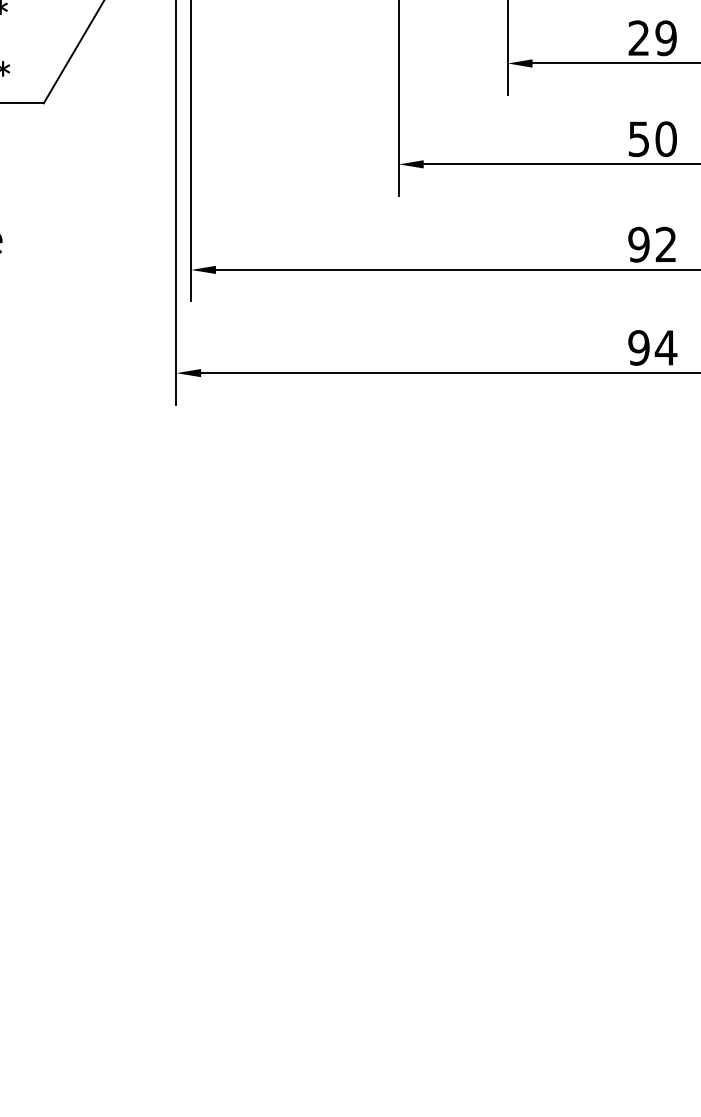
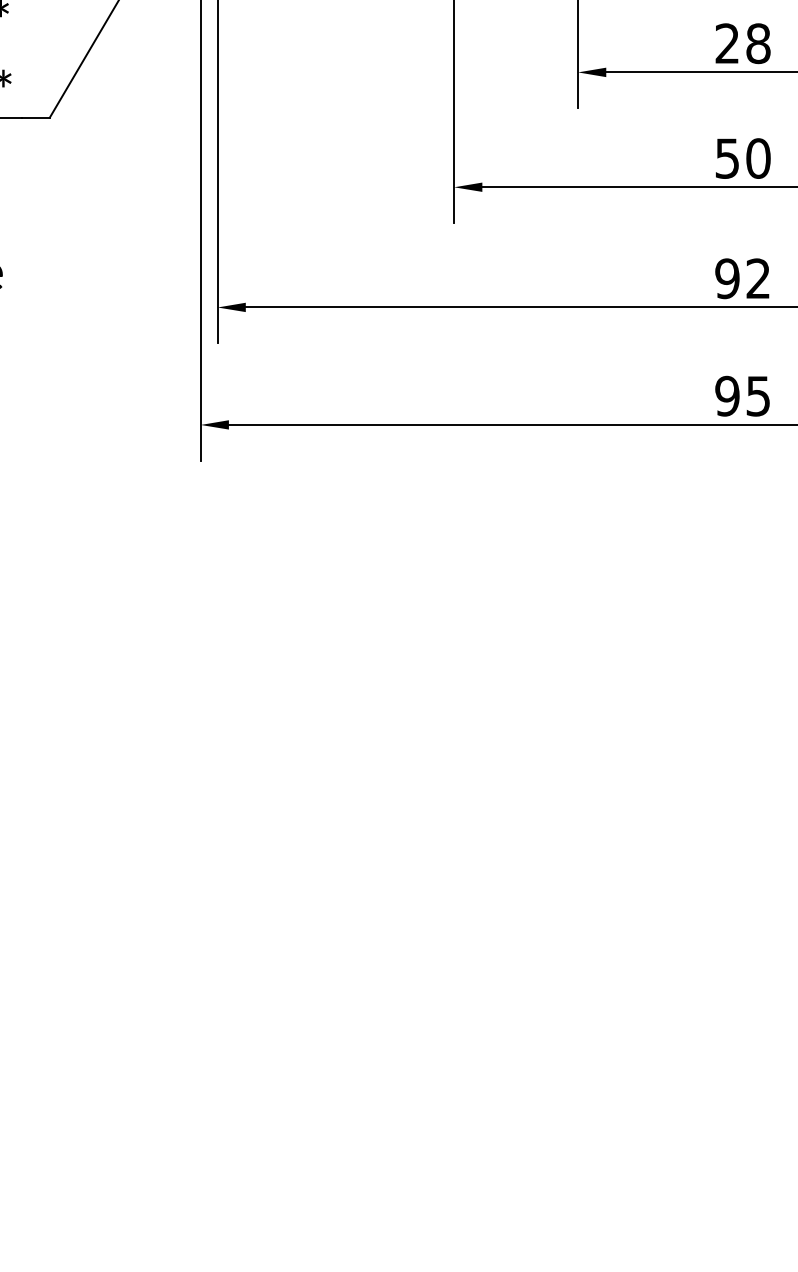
text: (666, 38) -> (758, 43), 29 -> 28
text: (666, 348) -> (758, 396), 94 -> 95

